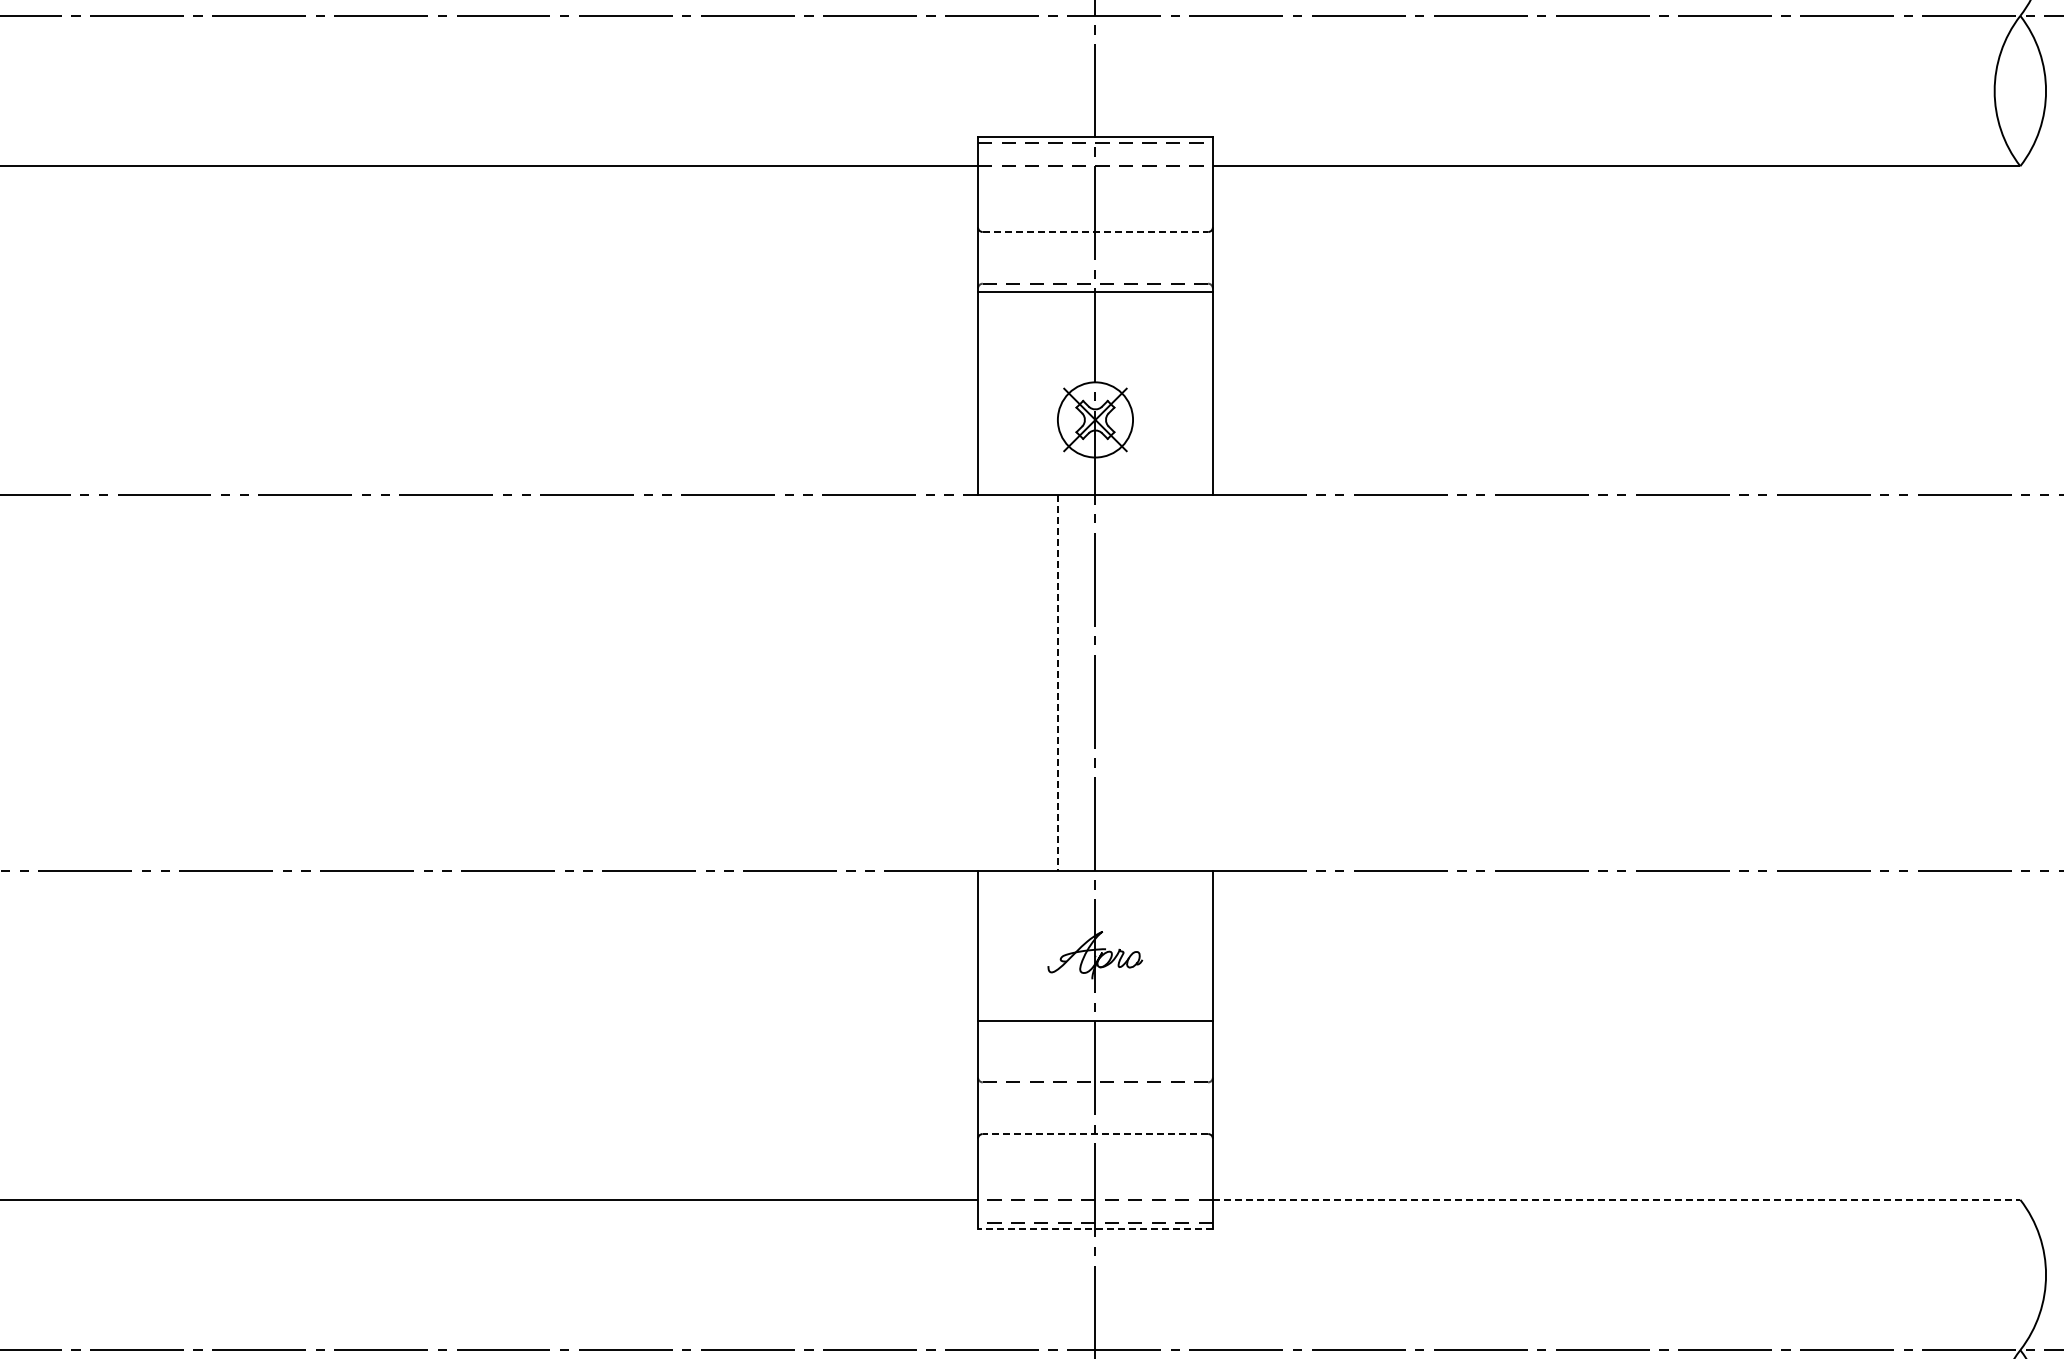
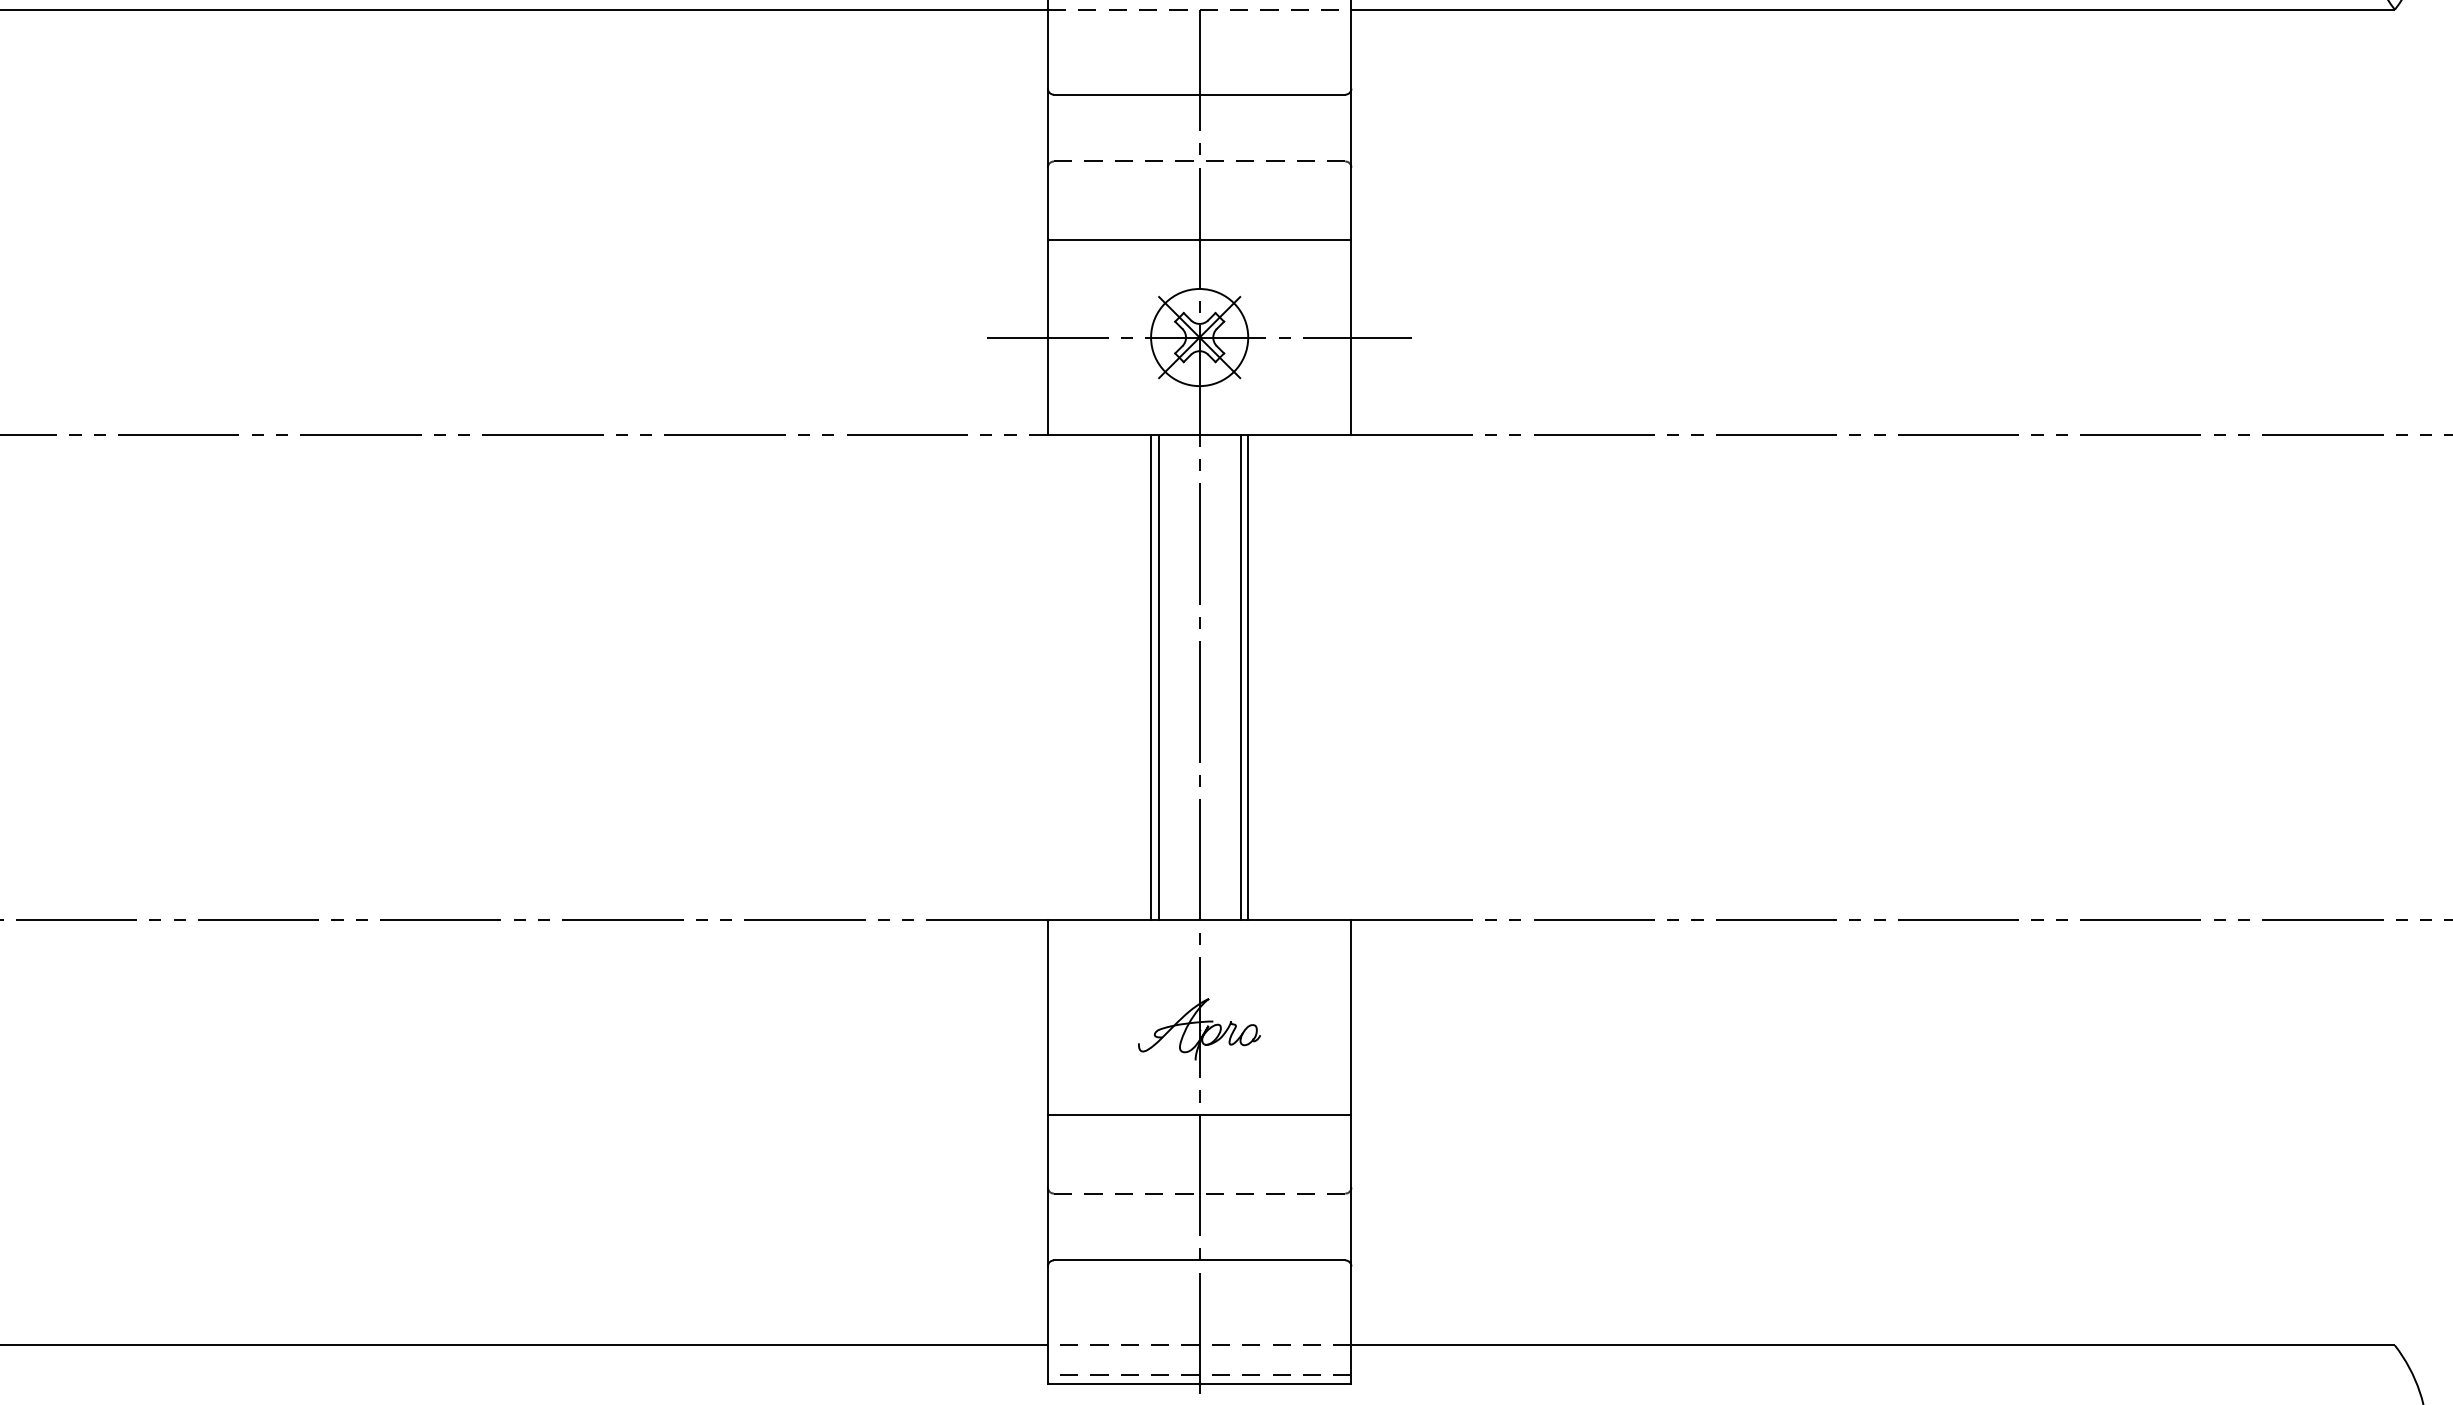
line: (1095, 232) -> (1199, 95), dashed -> solid
line: (1095, 291) -> (1199, 240), moved
line: (1095, 419) -> (1199, 336), added
line: (1063, 682) -> (1158, 676), added
line: (1127, 682) -> (1241, 676), added
line: (1133, 682) -> (1248, 676), added
line: (1057, 683) -> (1150, 678), dashed -> solid
line: (1095, 1134) -> (1199, 1260), dashed -> solid
line: (1616, 1199) -> (1872, 1344), dashed -> solid
line: (1094, 1229) -> (1198, 1383), dashed -> solid

